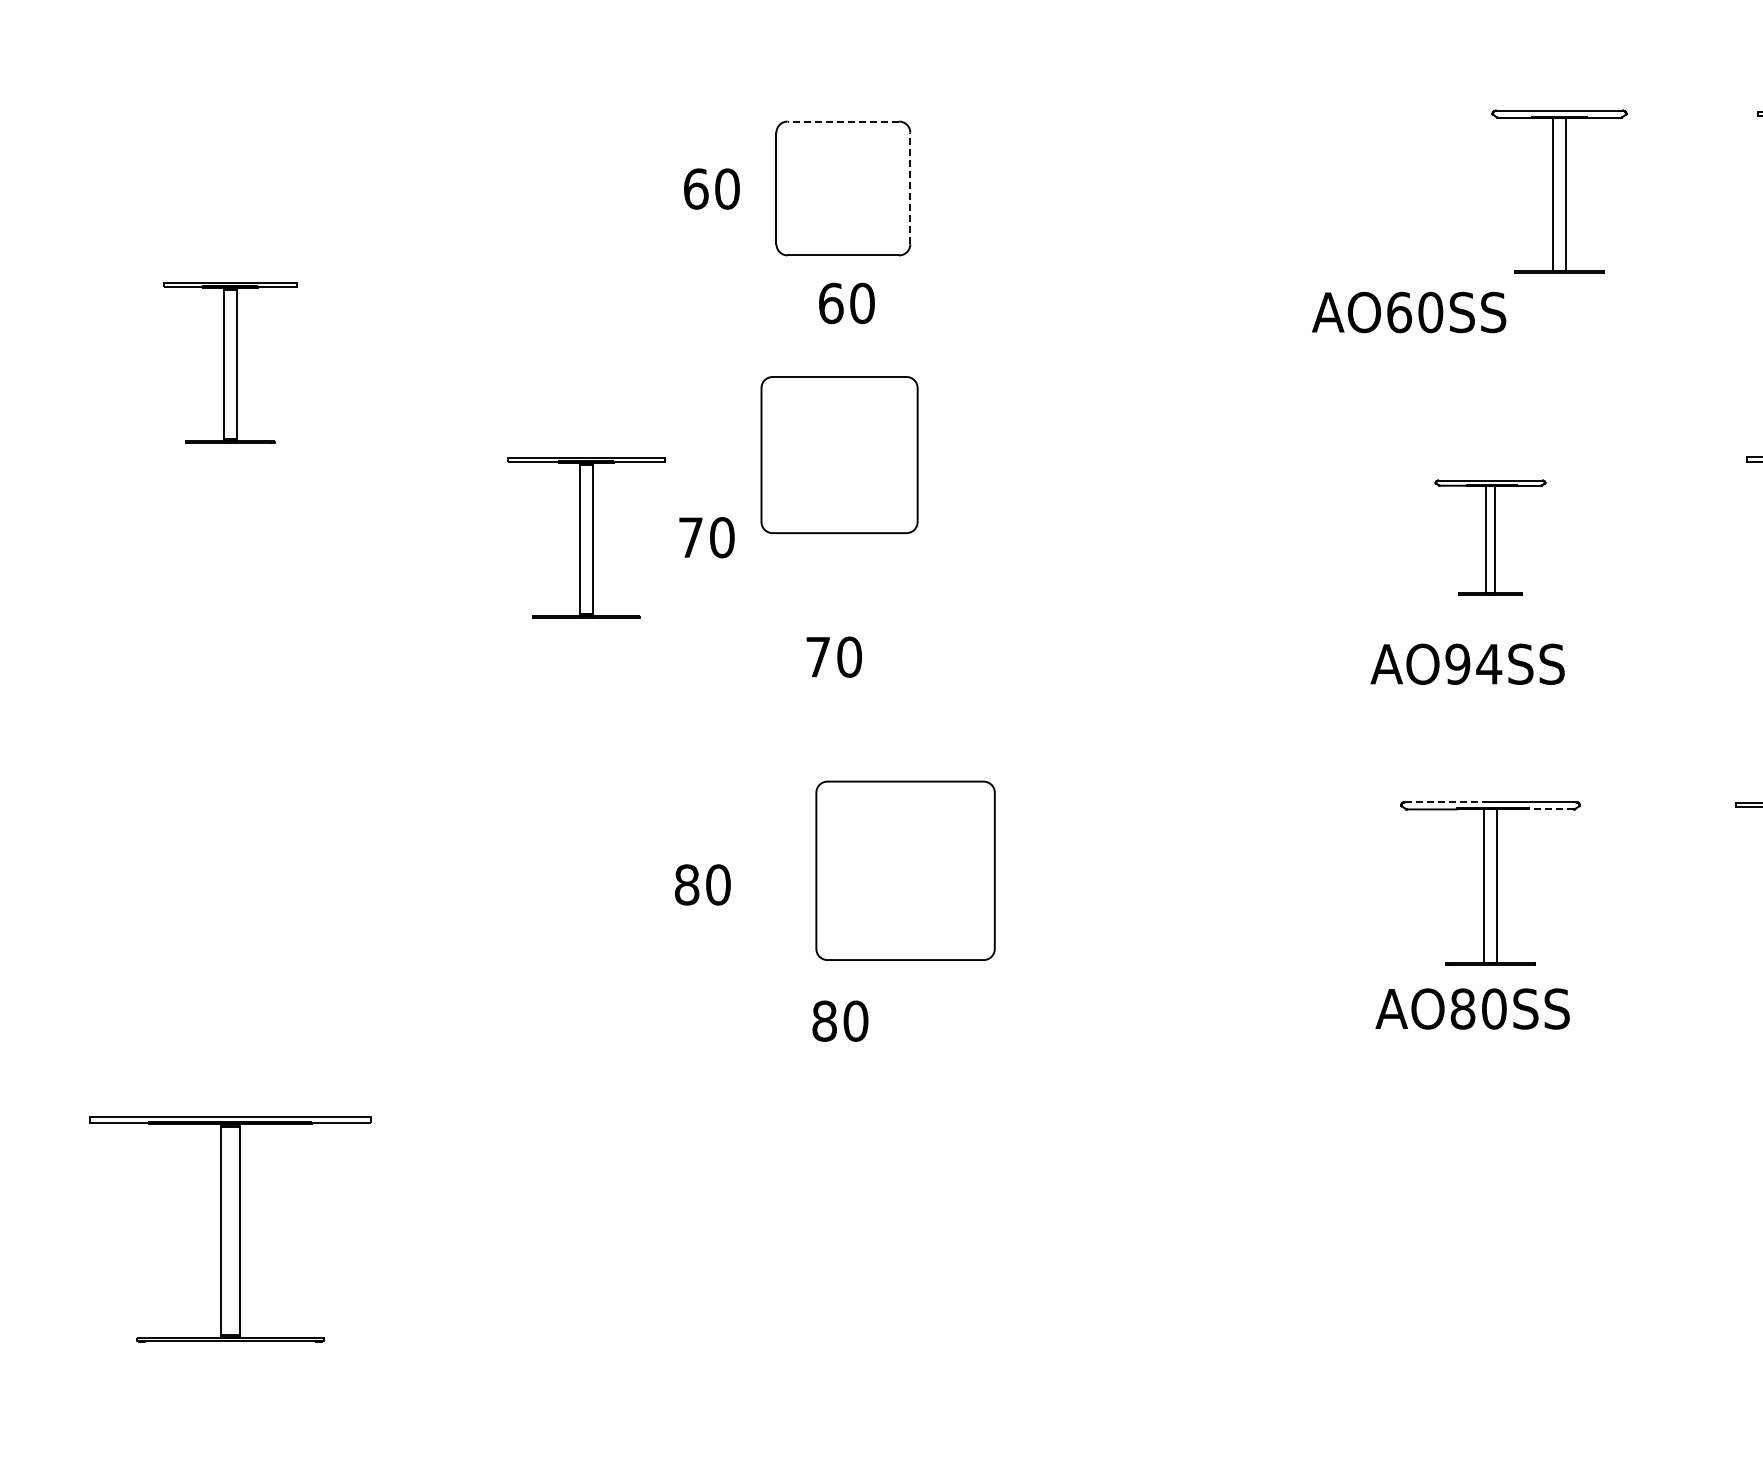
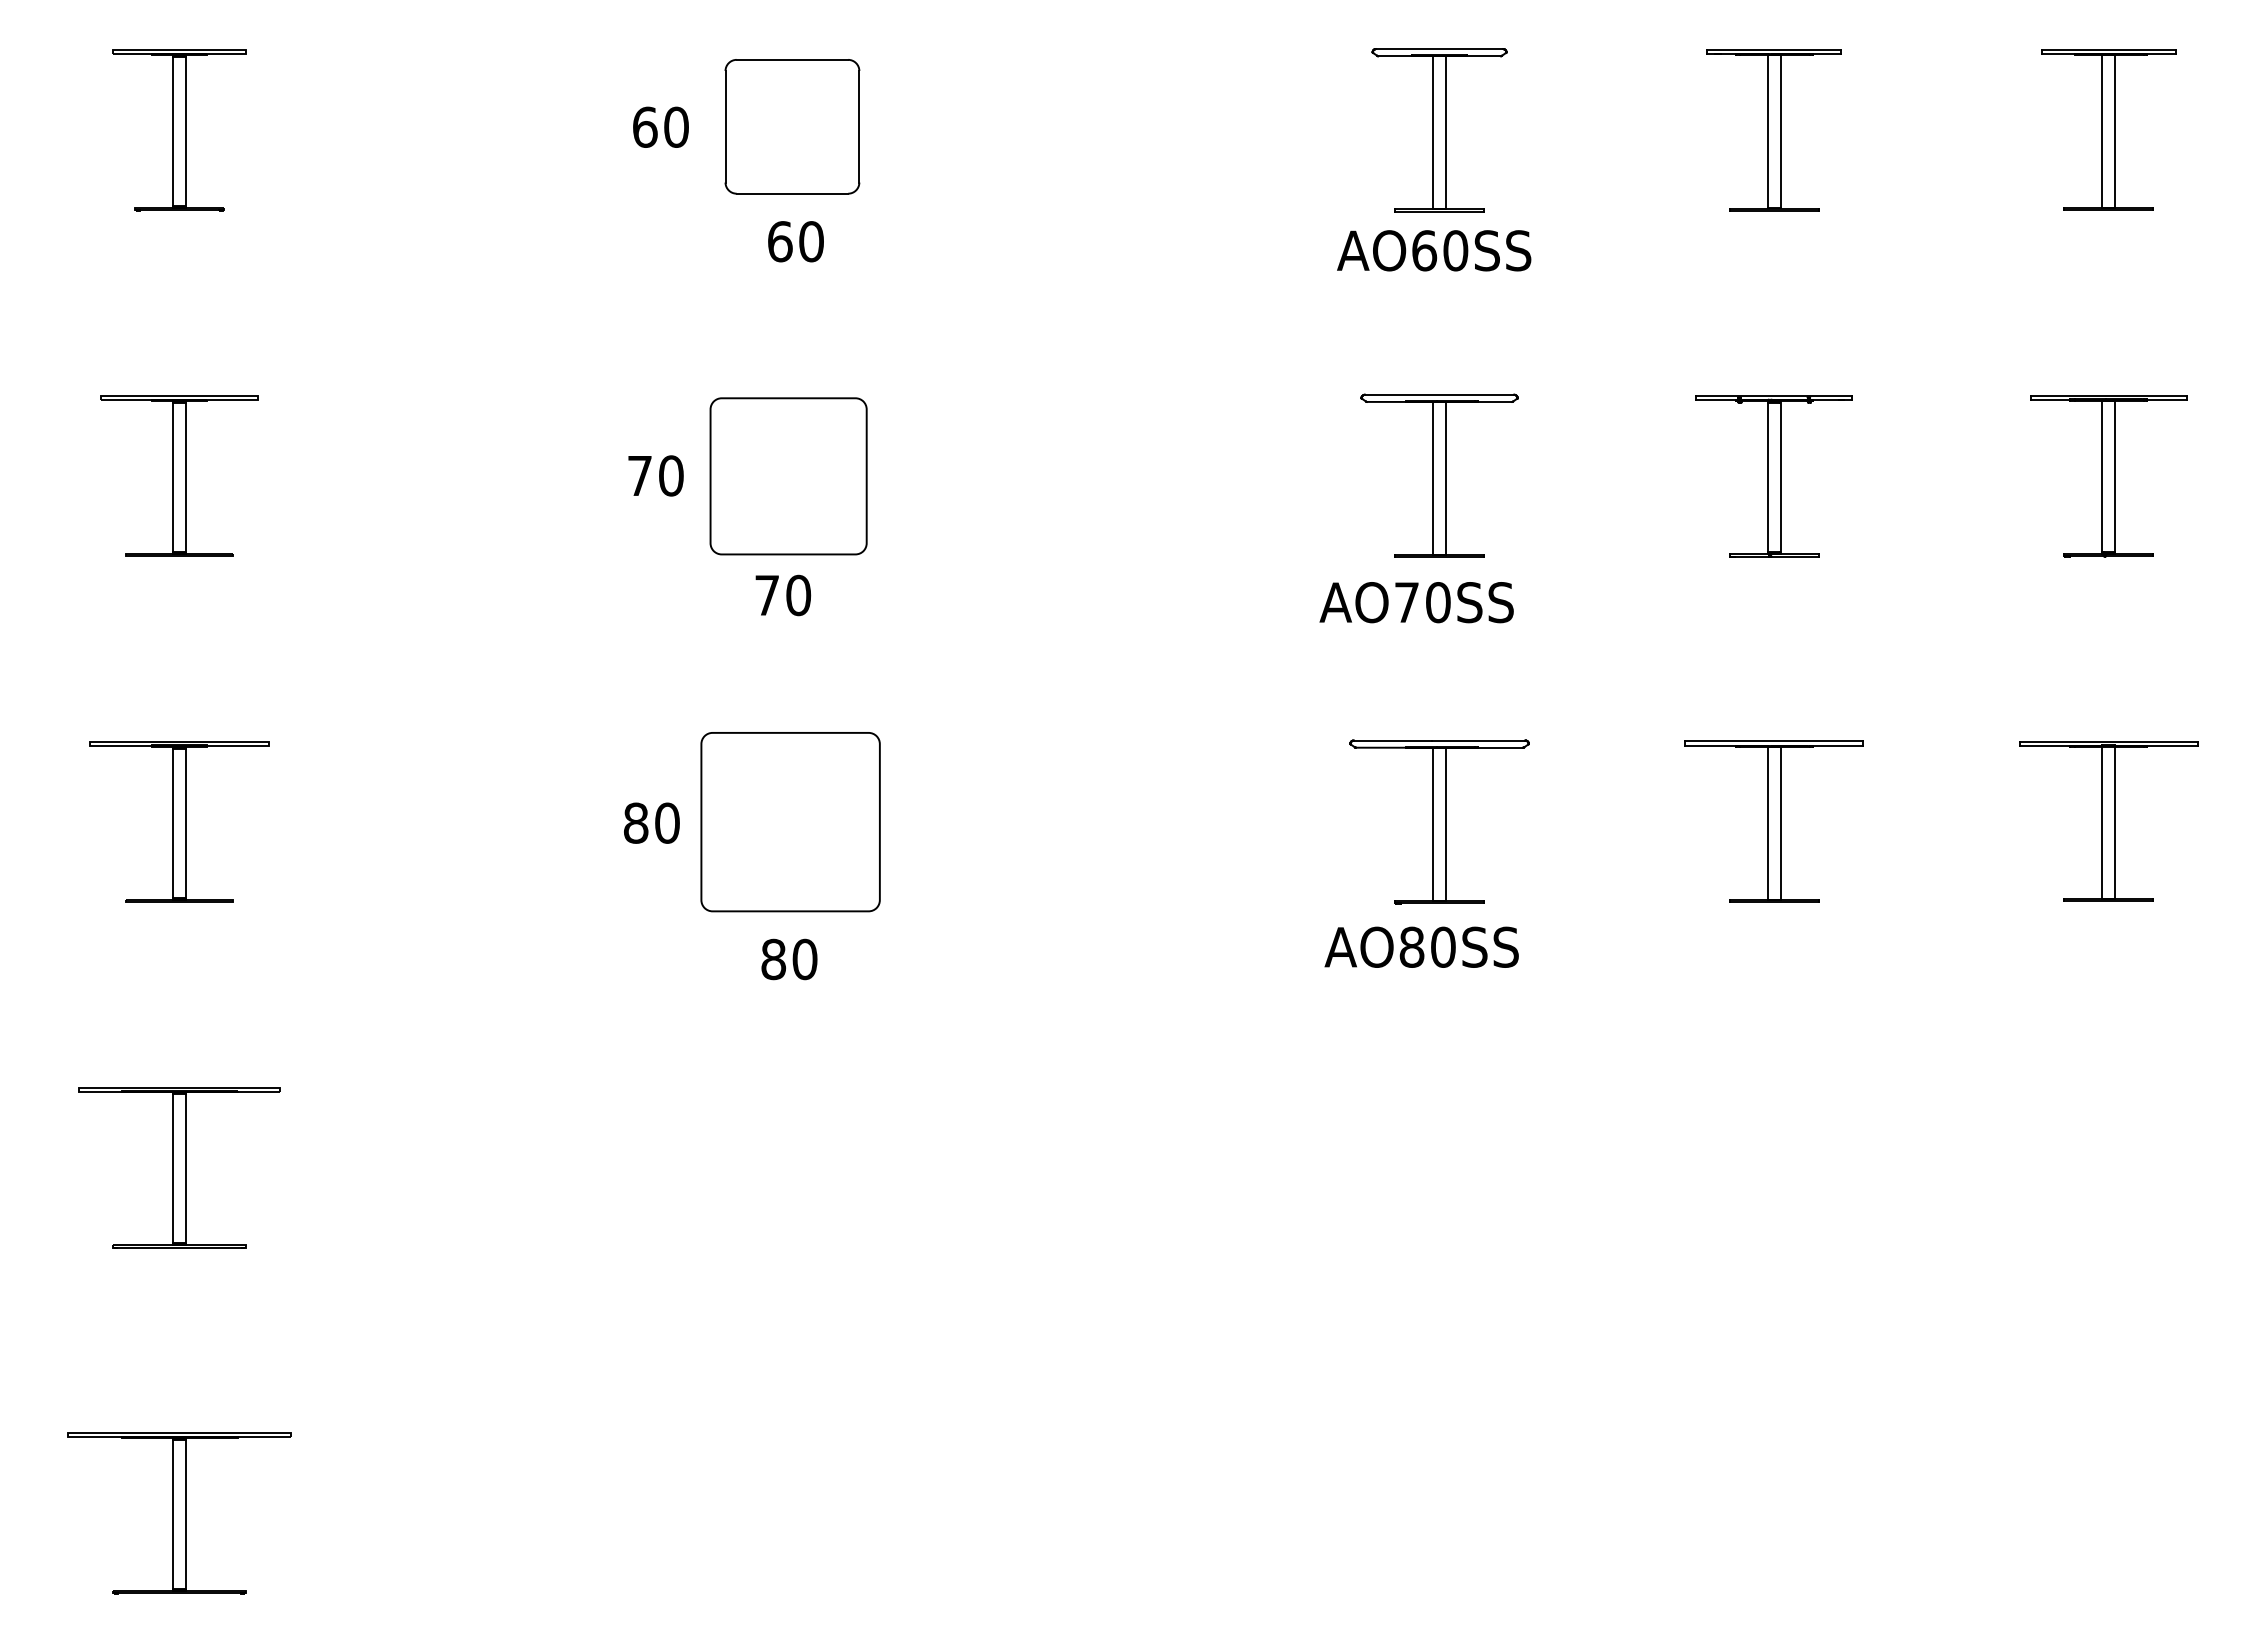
line: (843, 121) -> (792, 59), dashed -> solid
line: (910, 188) -> (859, 126), dashed -> solid
part: (1559, 192) -> (1439, 130), moved
text: (1409, 312) -> (1434, 250), moved
part: (230, 363) -> (179, 130), moved
part: (839, 455) -> (788, 476), moved
part: (586, 537) -> (179, 475), moved
part: (1490, 537) -> (1439, 475), size x1.43
text: (1473, 664) -> (1422, 602), AO94SS -> AO70SS
line: (1444, 802) -> (1393, 740), dashed -> solid
line: (1550, 809) -> (1499, 747), dashed -> solid
part: (905, 871) -> (790, 822), moved
part: (230, 883) -> (179, 821), added
part: (230, 1229) -> (179, 1167), size x0.71

